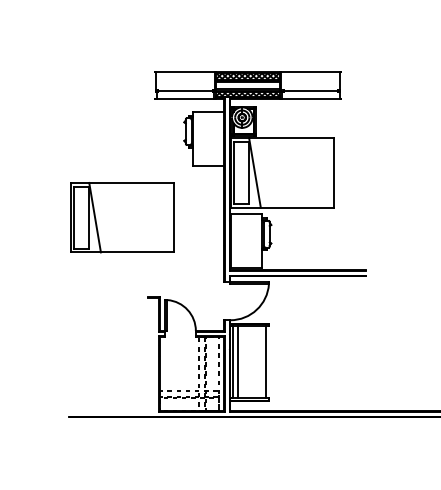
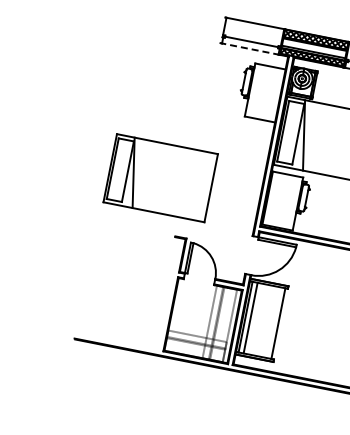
line: (185, 98) -> (250, 48), solid -> dashed
part: (122, 217) -> (160, 177), moved

